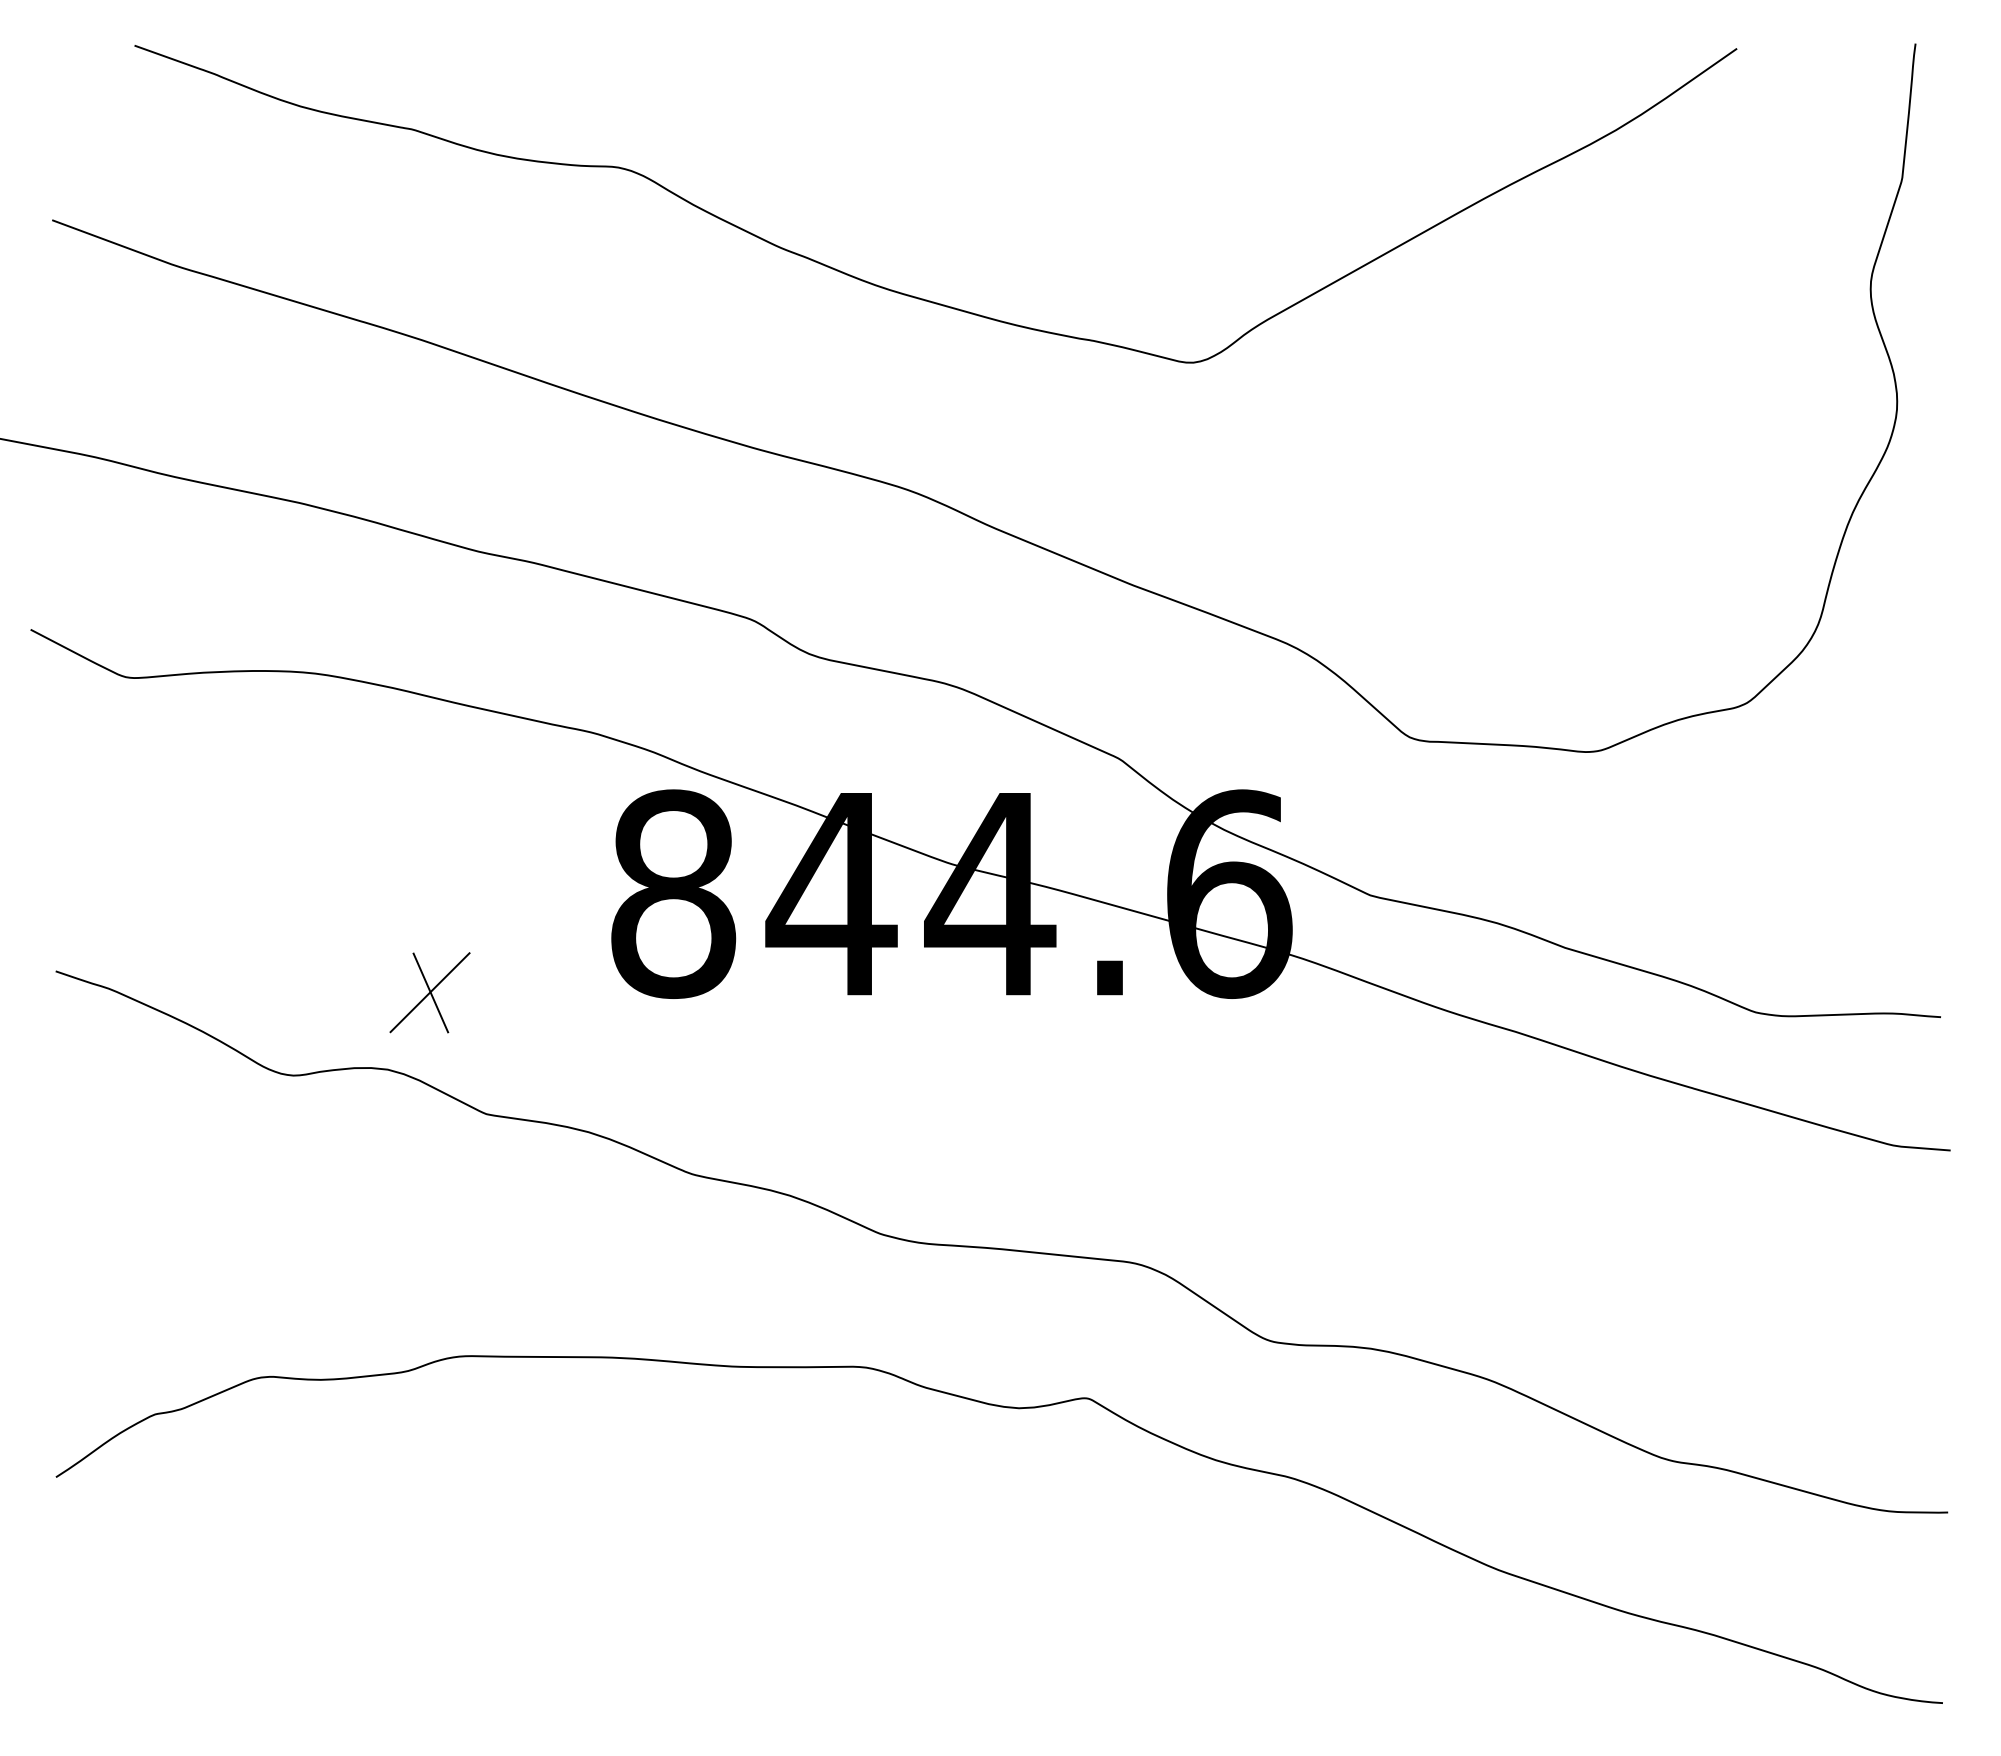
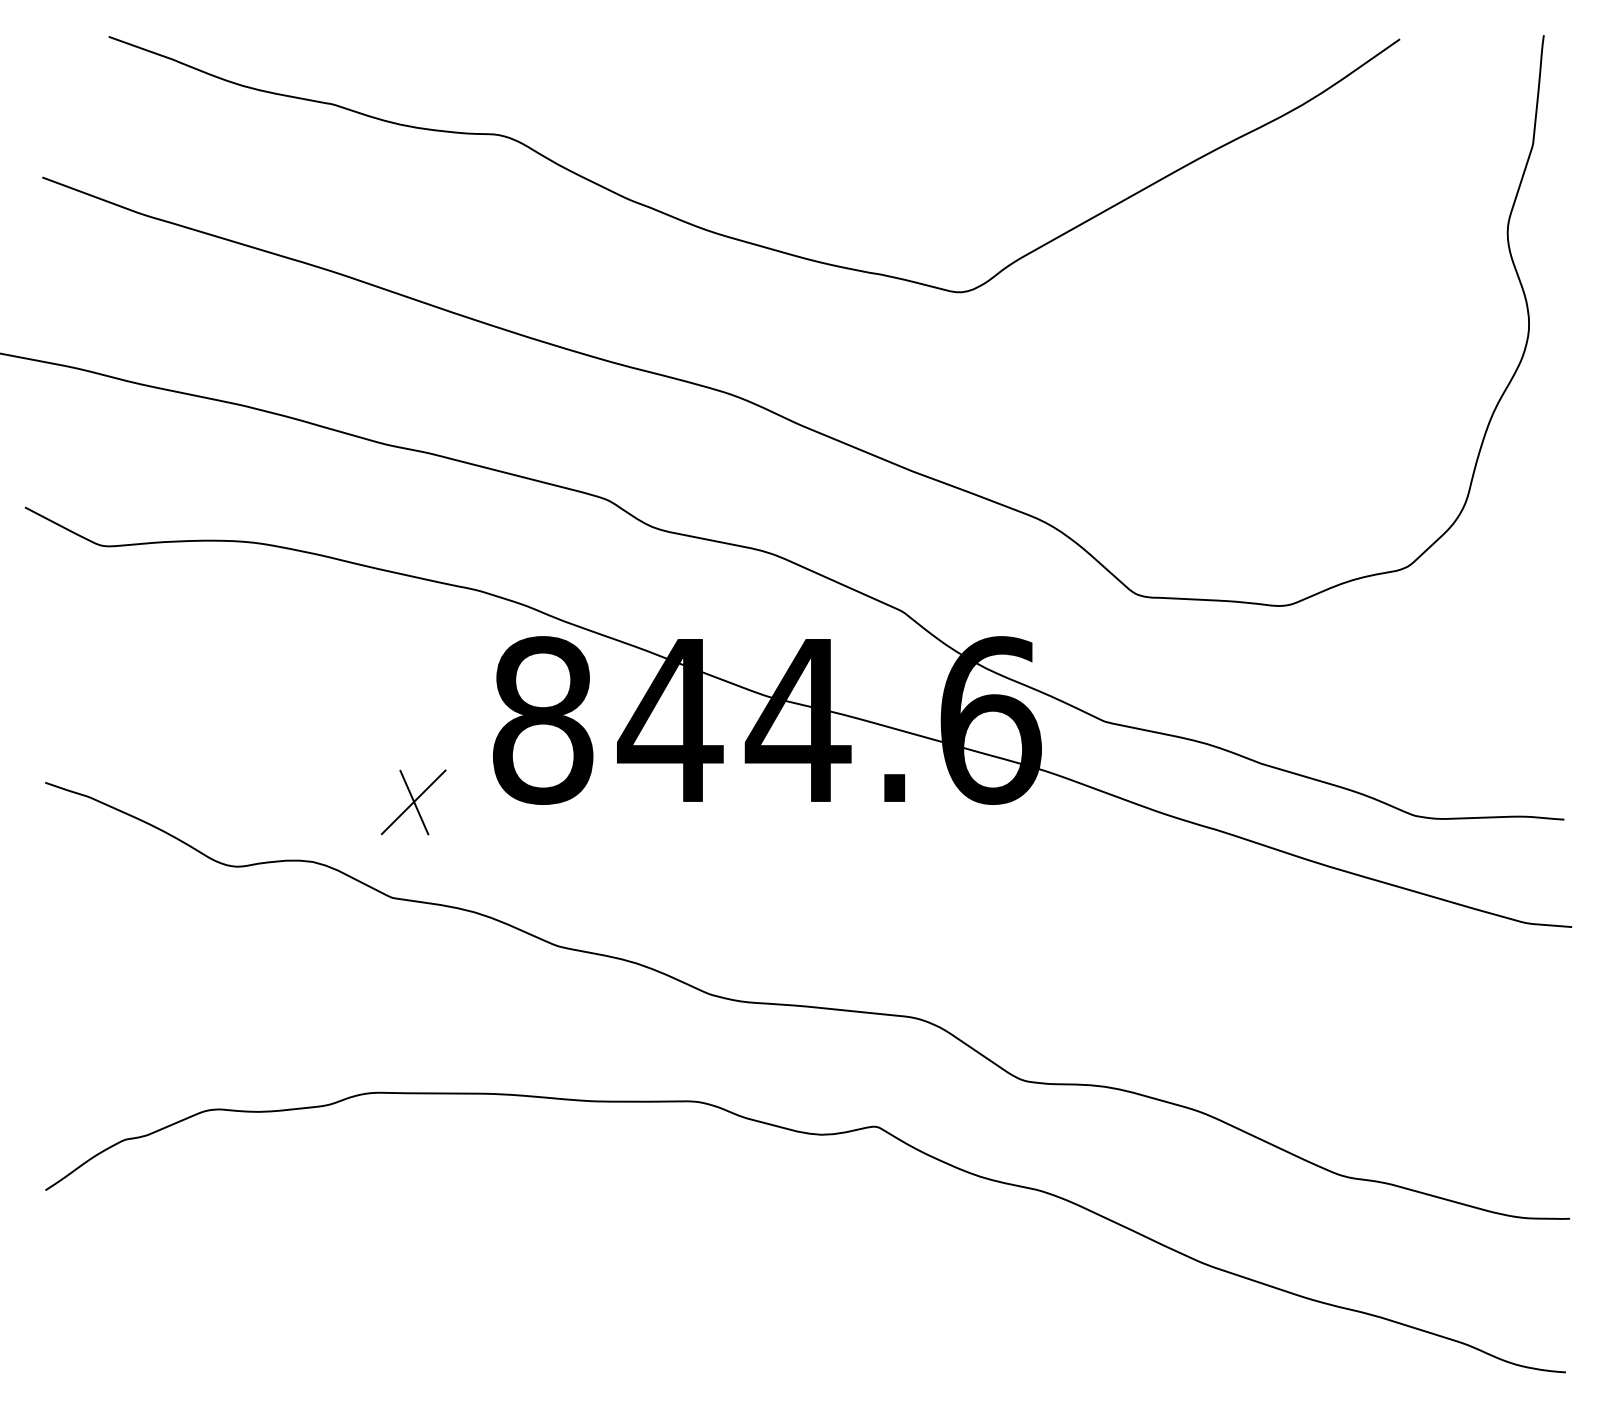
part: (429, 992) -> (413, 802), moved

